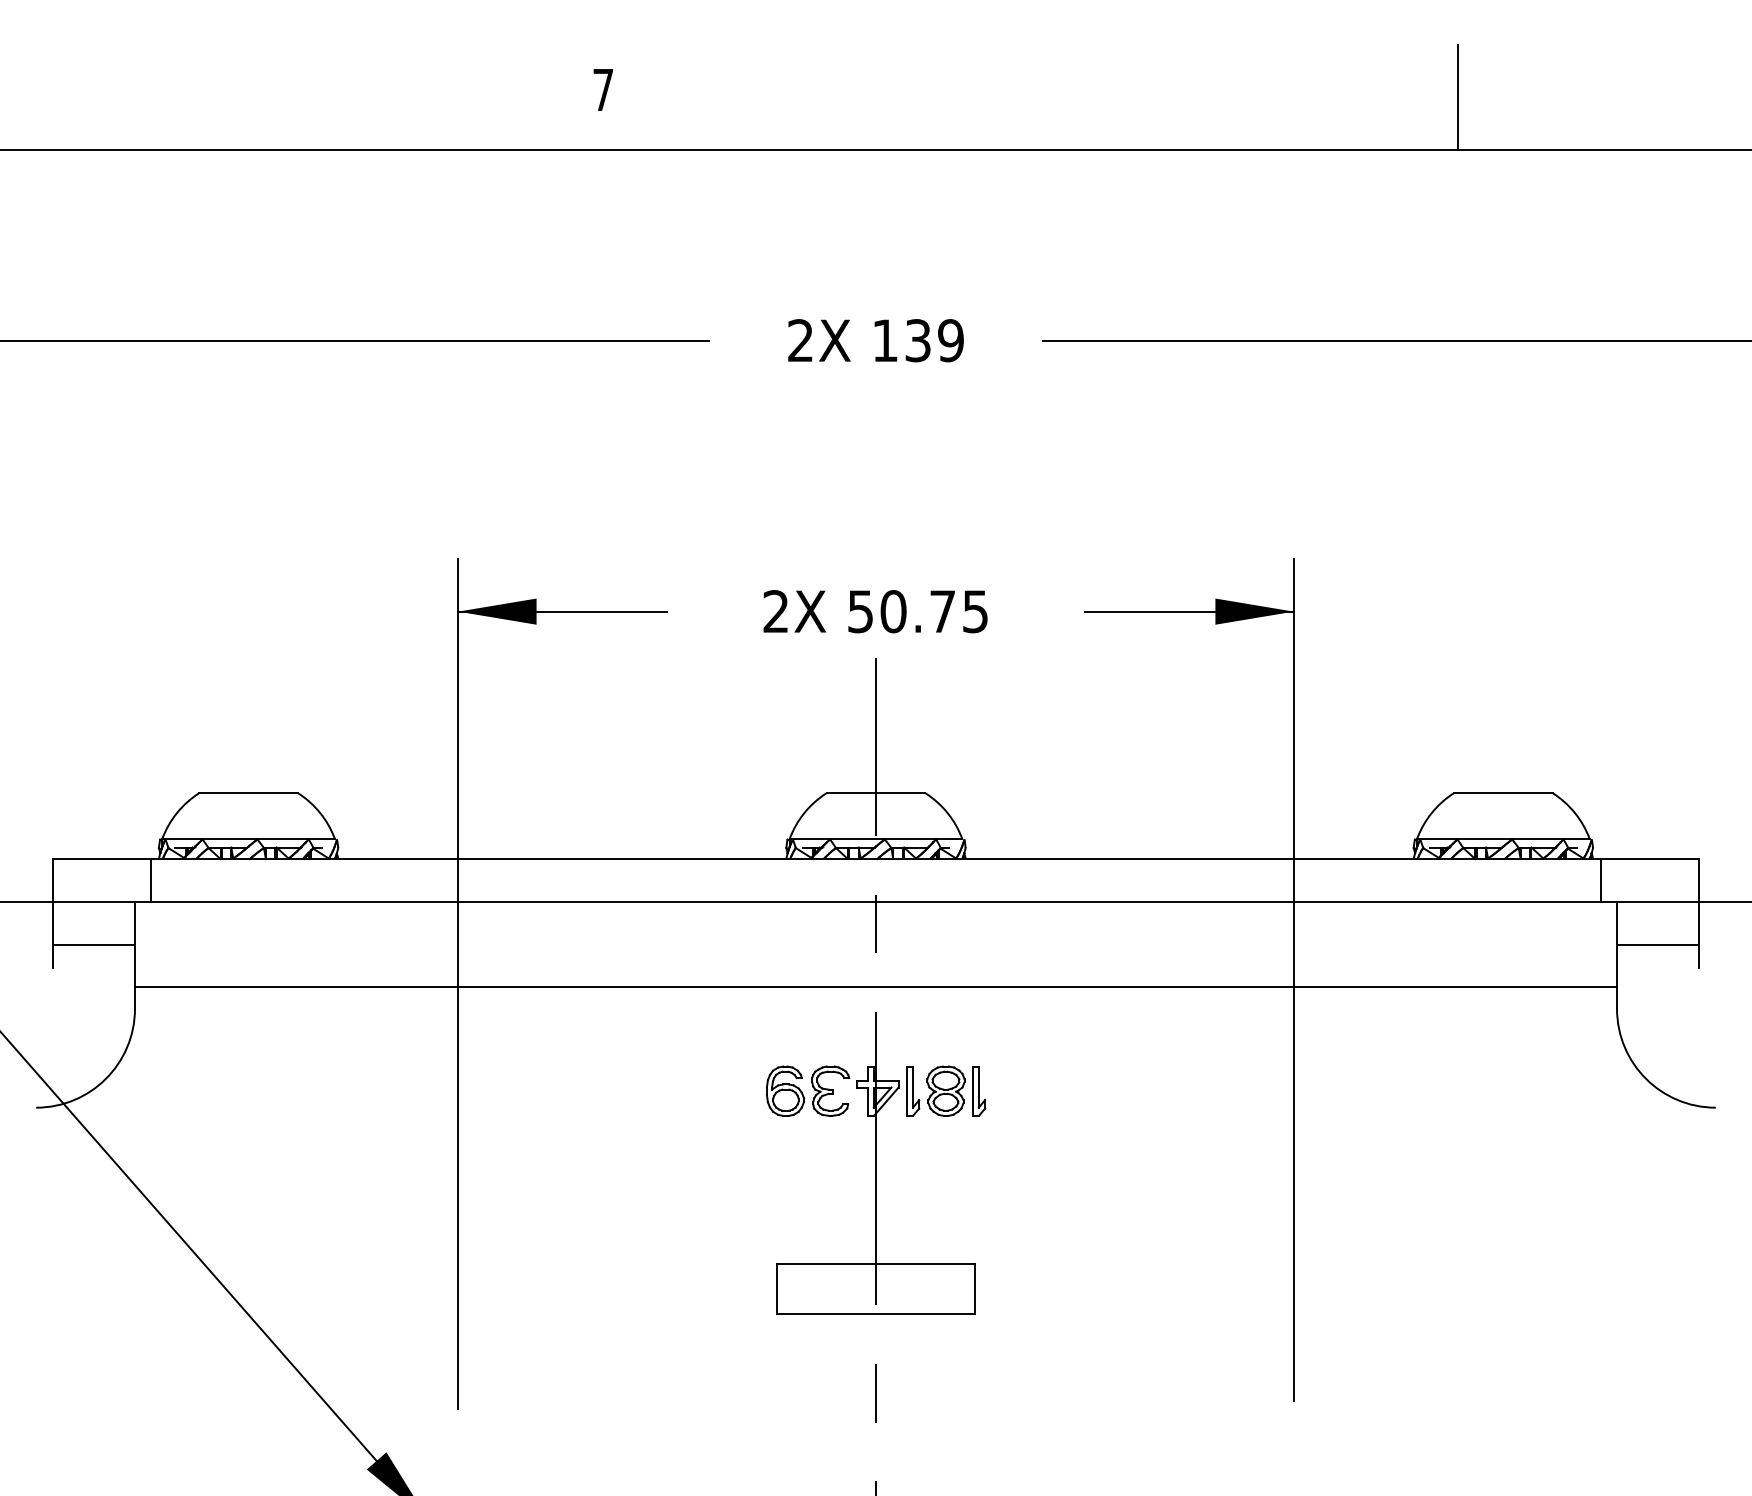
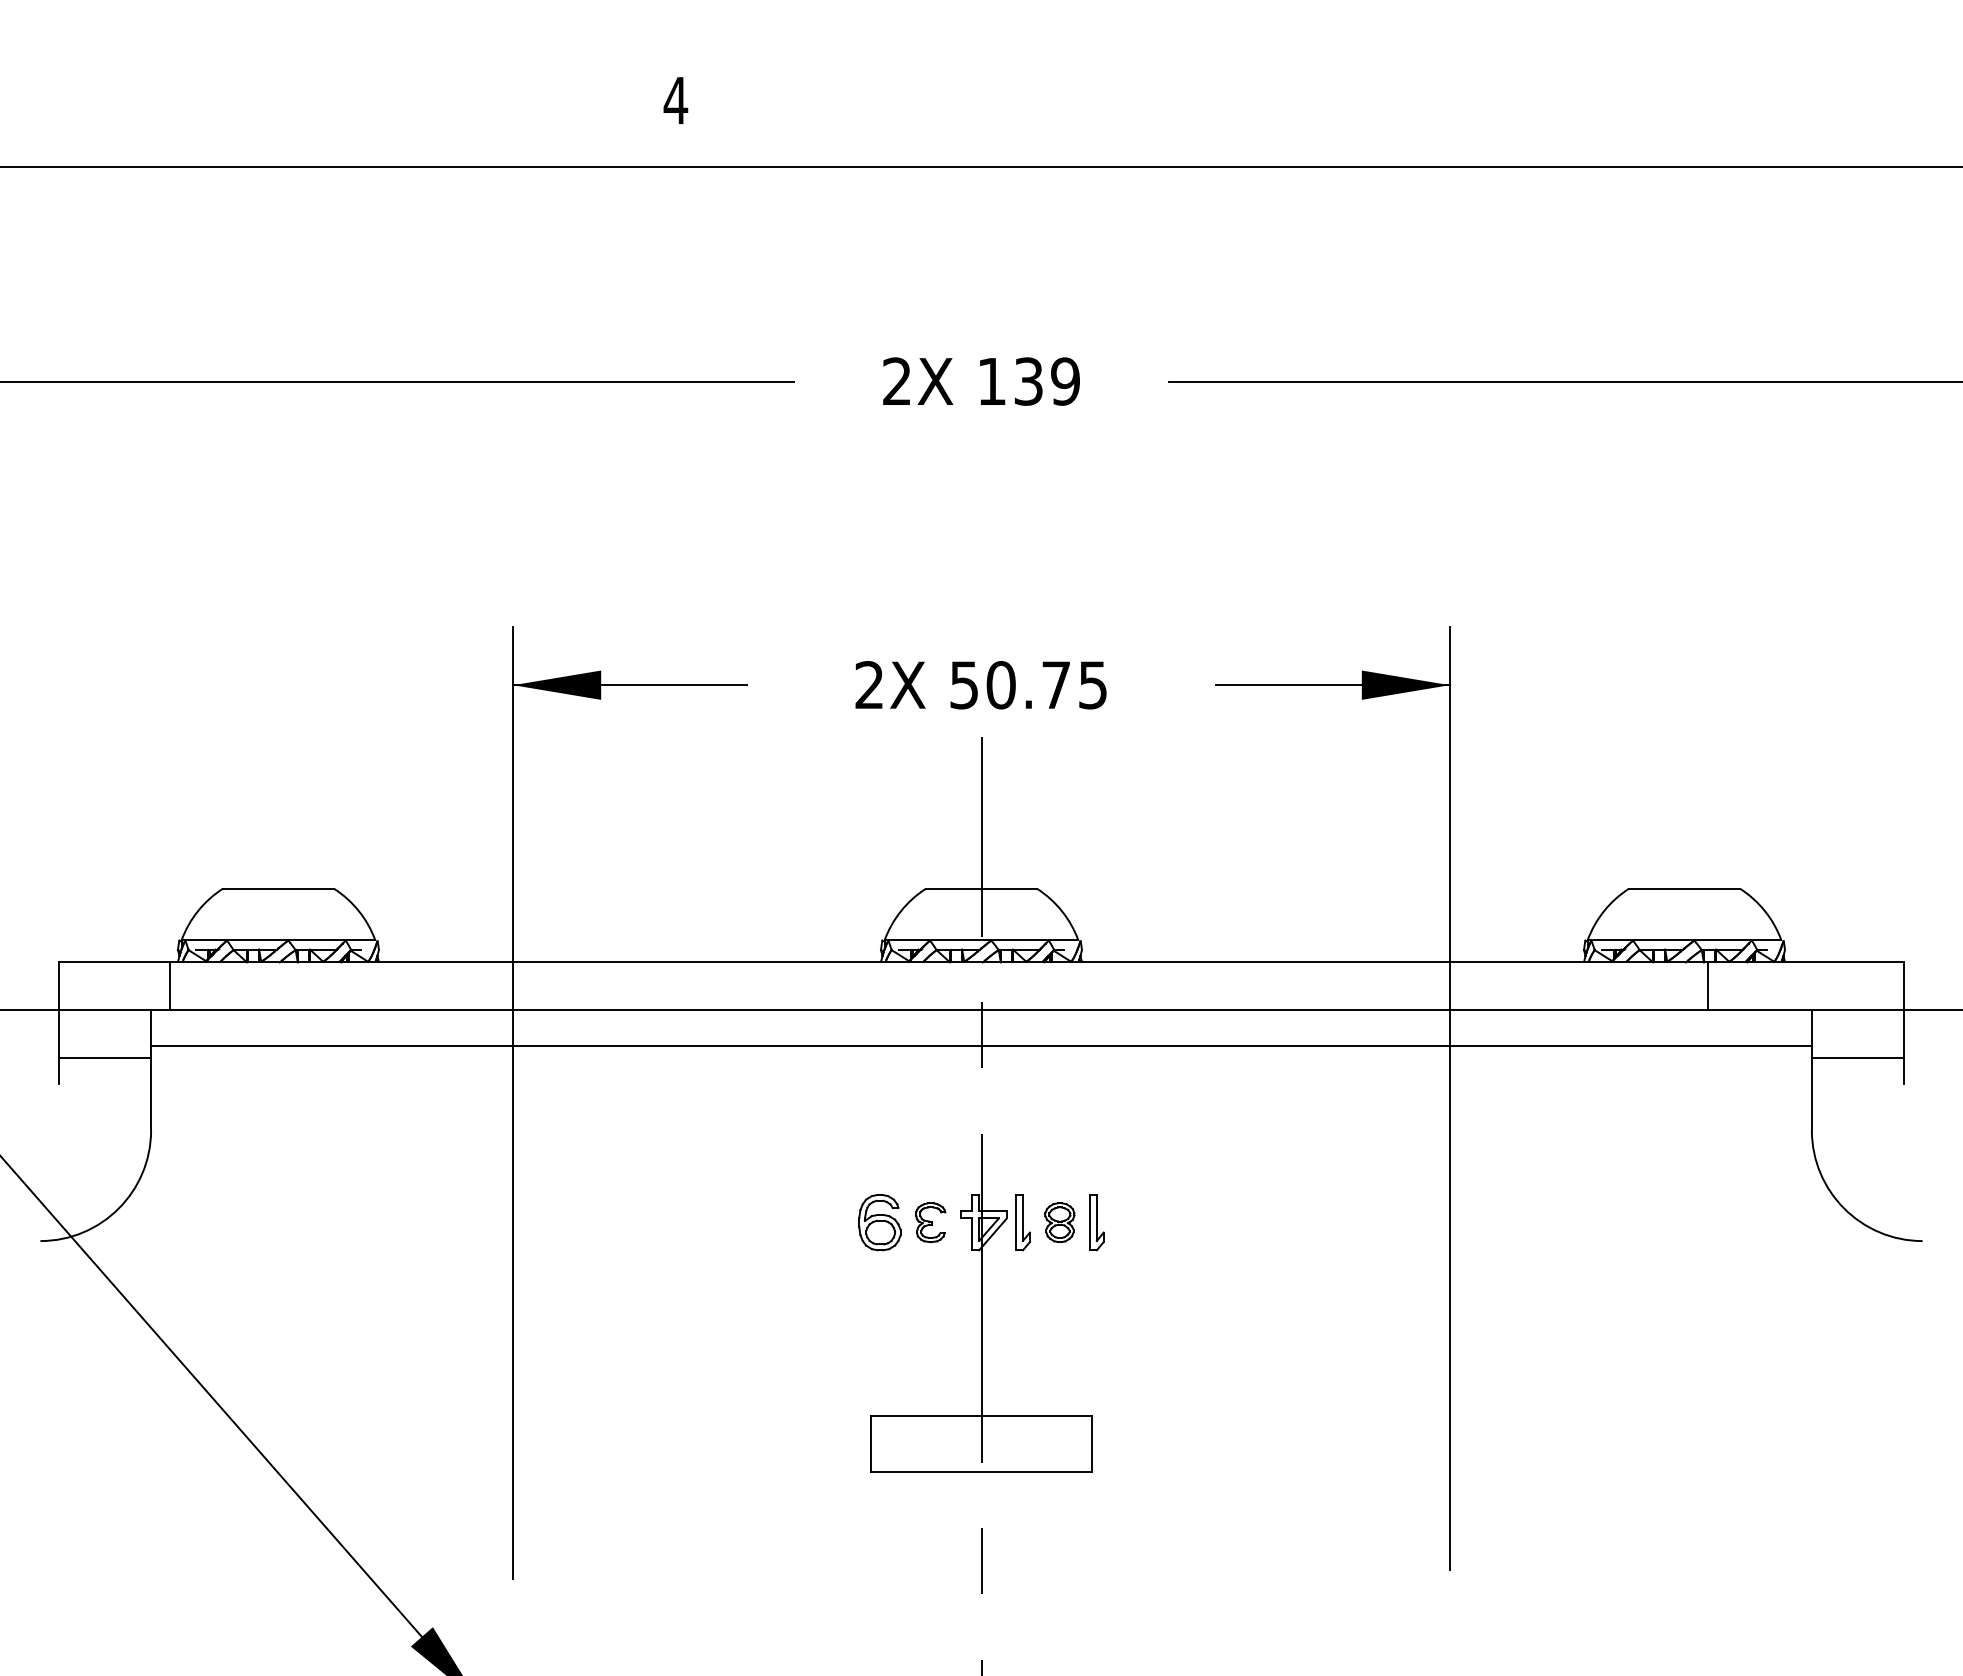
text: (602, 89) -> (675, 100), 7 -> 4
line: (1457, 96) -> (1633, 108), removed
line: (1600, 880) -> (1708, 986), moved
line: (876, 987) -> (981, 1046), moved
part: (830, 1091) -> (930, 1222), size x0.7
part: (945, 1091) -> (1059, 1222), size x0.7

